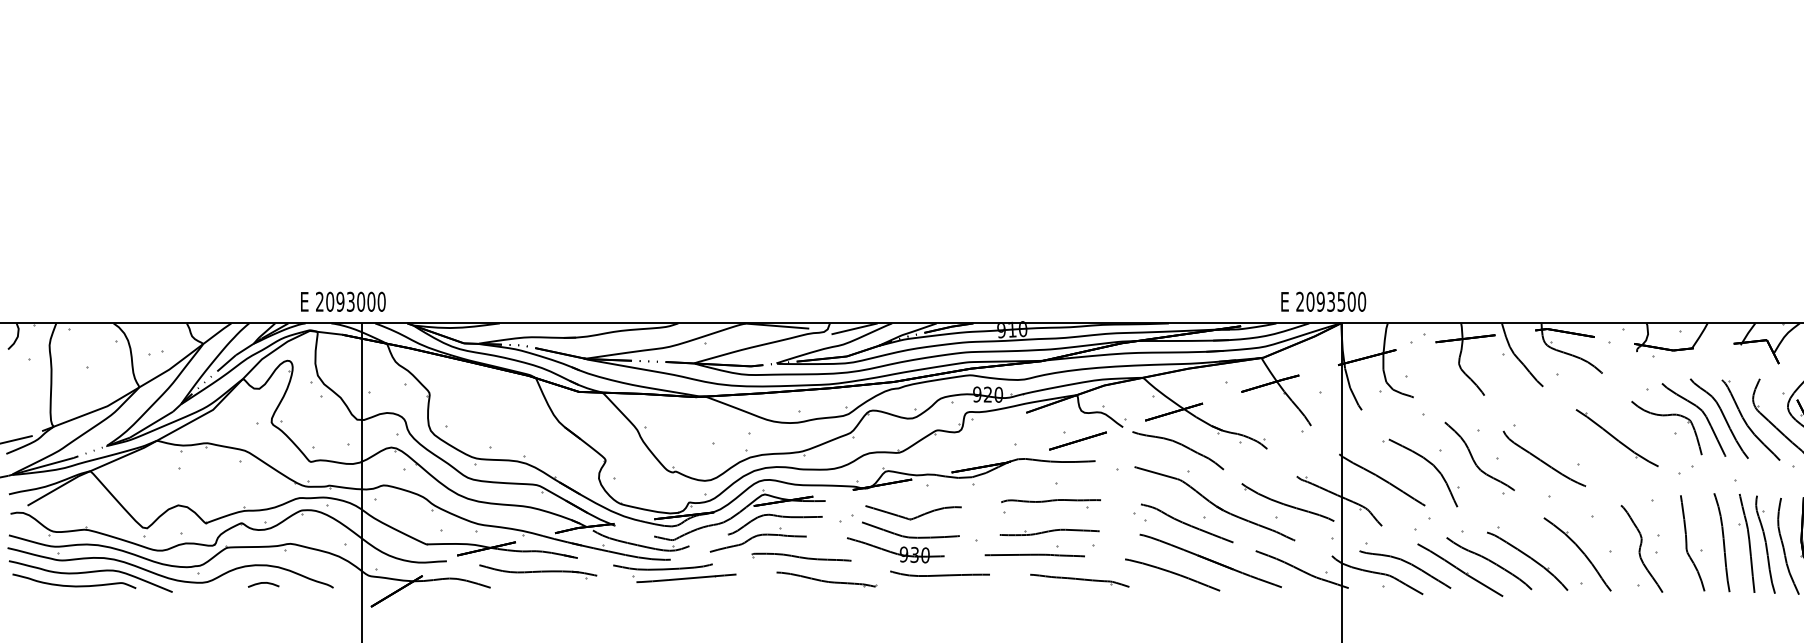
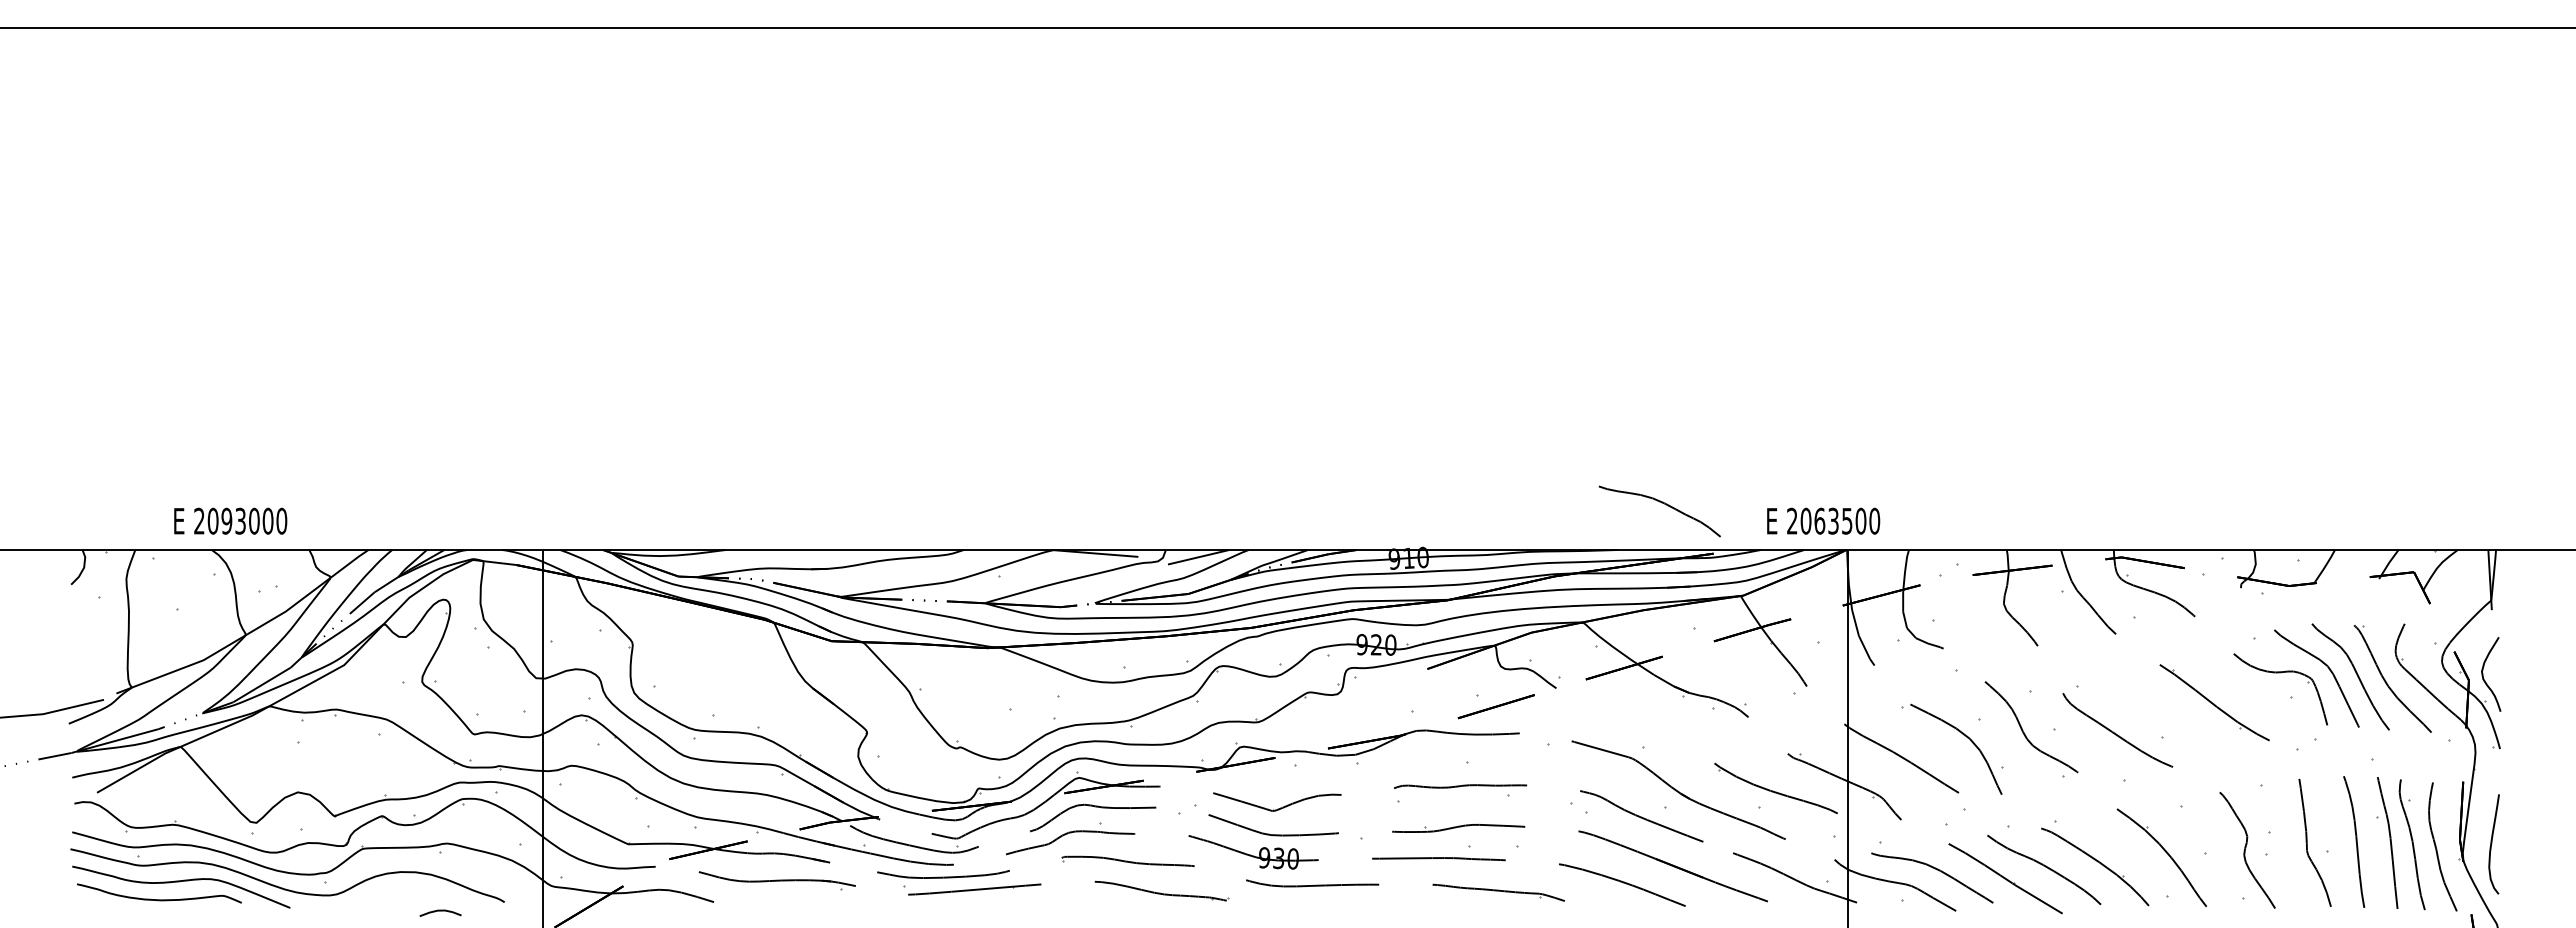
text: (343, 301) -> (230, 520), moved
text: (1320, 301) -> (1819, 520), 2093500 -> 2063500
curve: (1179, 444) -> (1661, 503), moved
curve: (263, 583) -> (440, 911), moved

